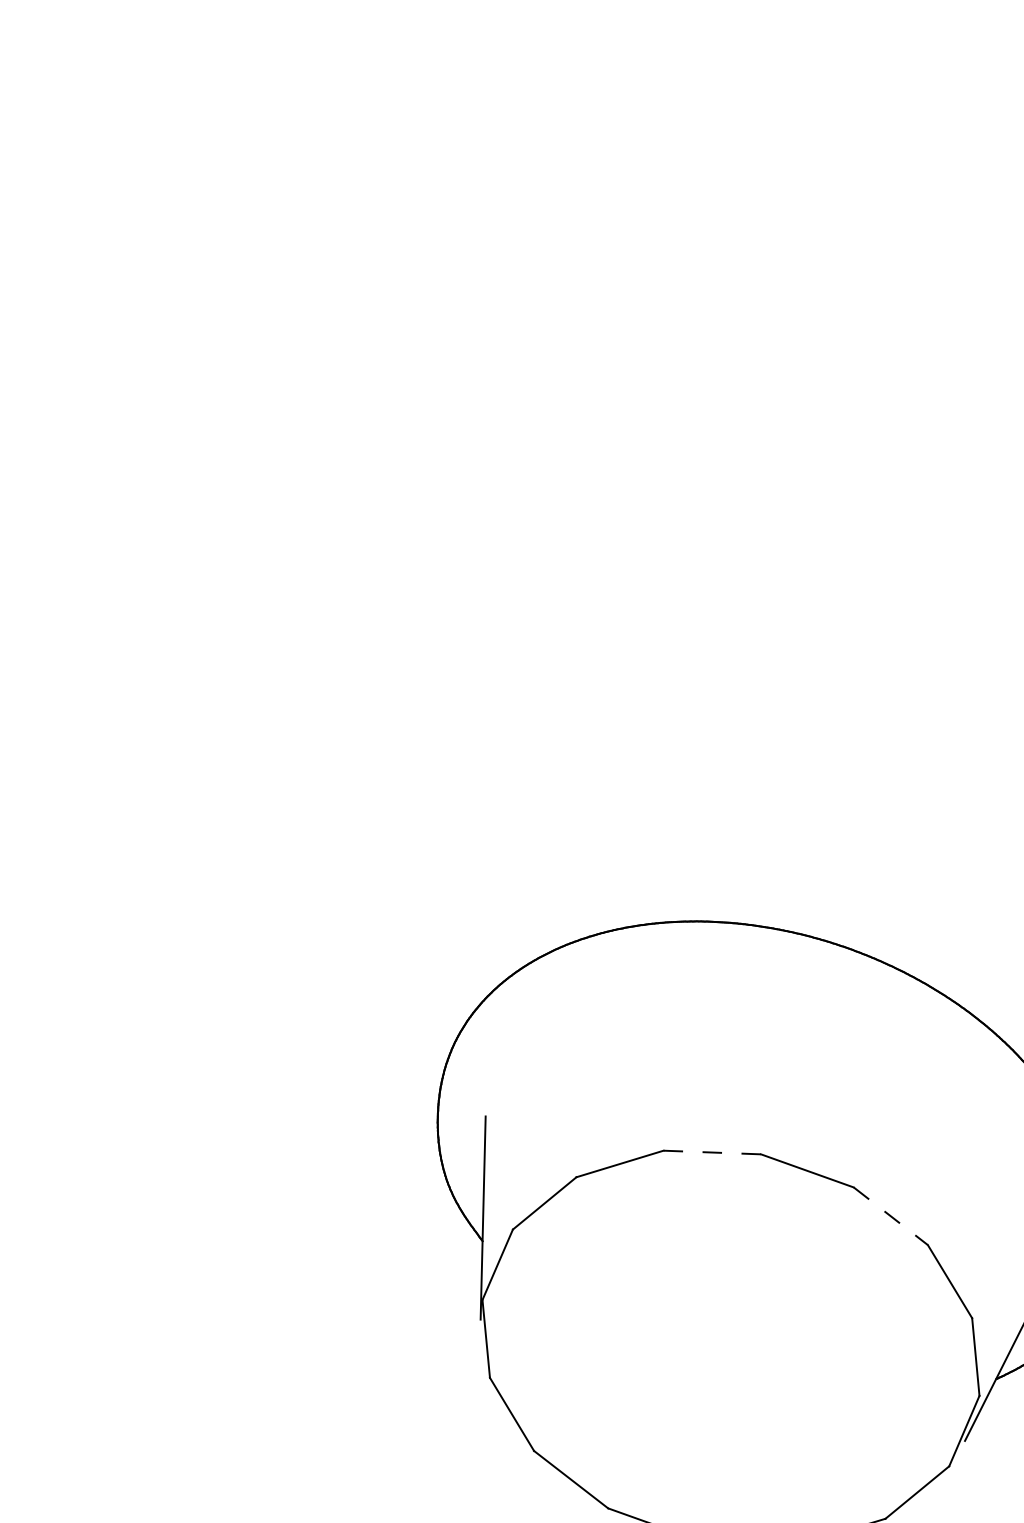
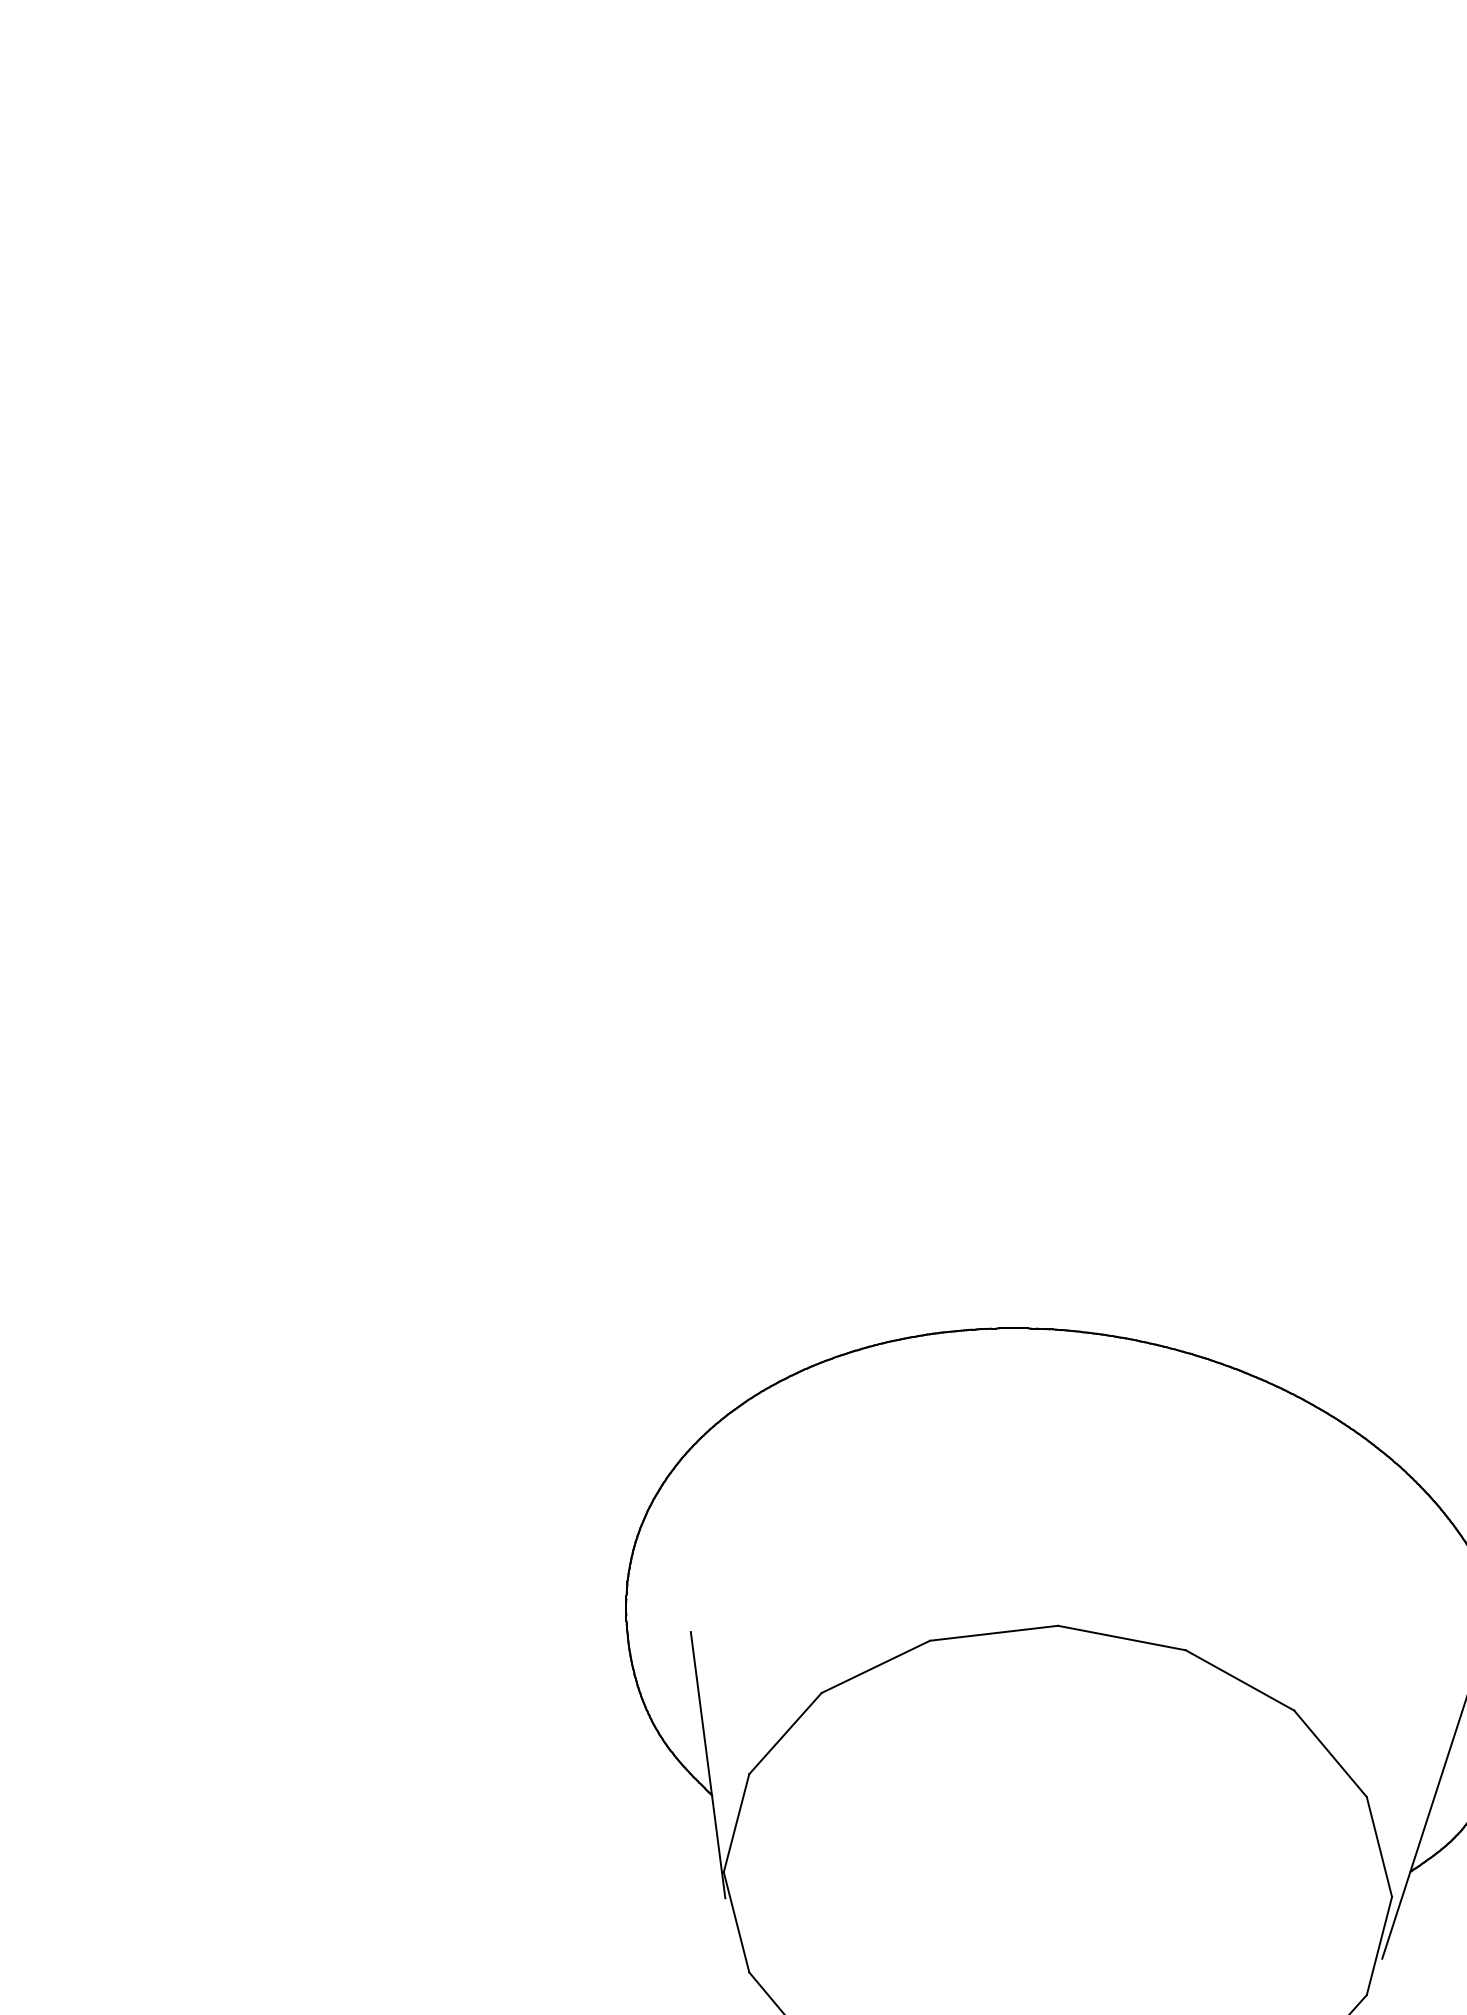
line: (712, 1152) -> (994, 1633), dashed -> solid
line: (891, 1216) -> (1240, 1680), dashed -> solid

